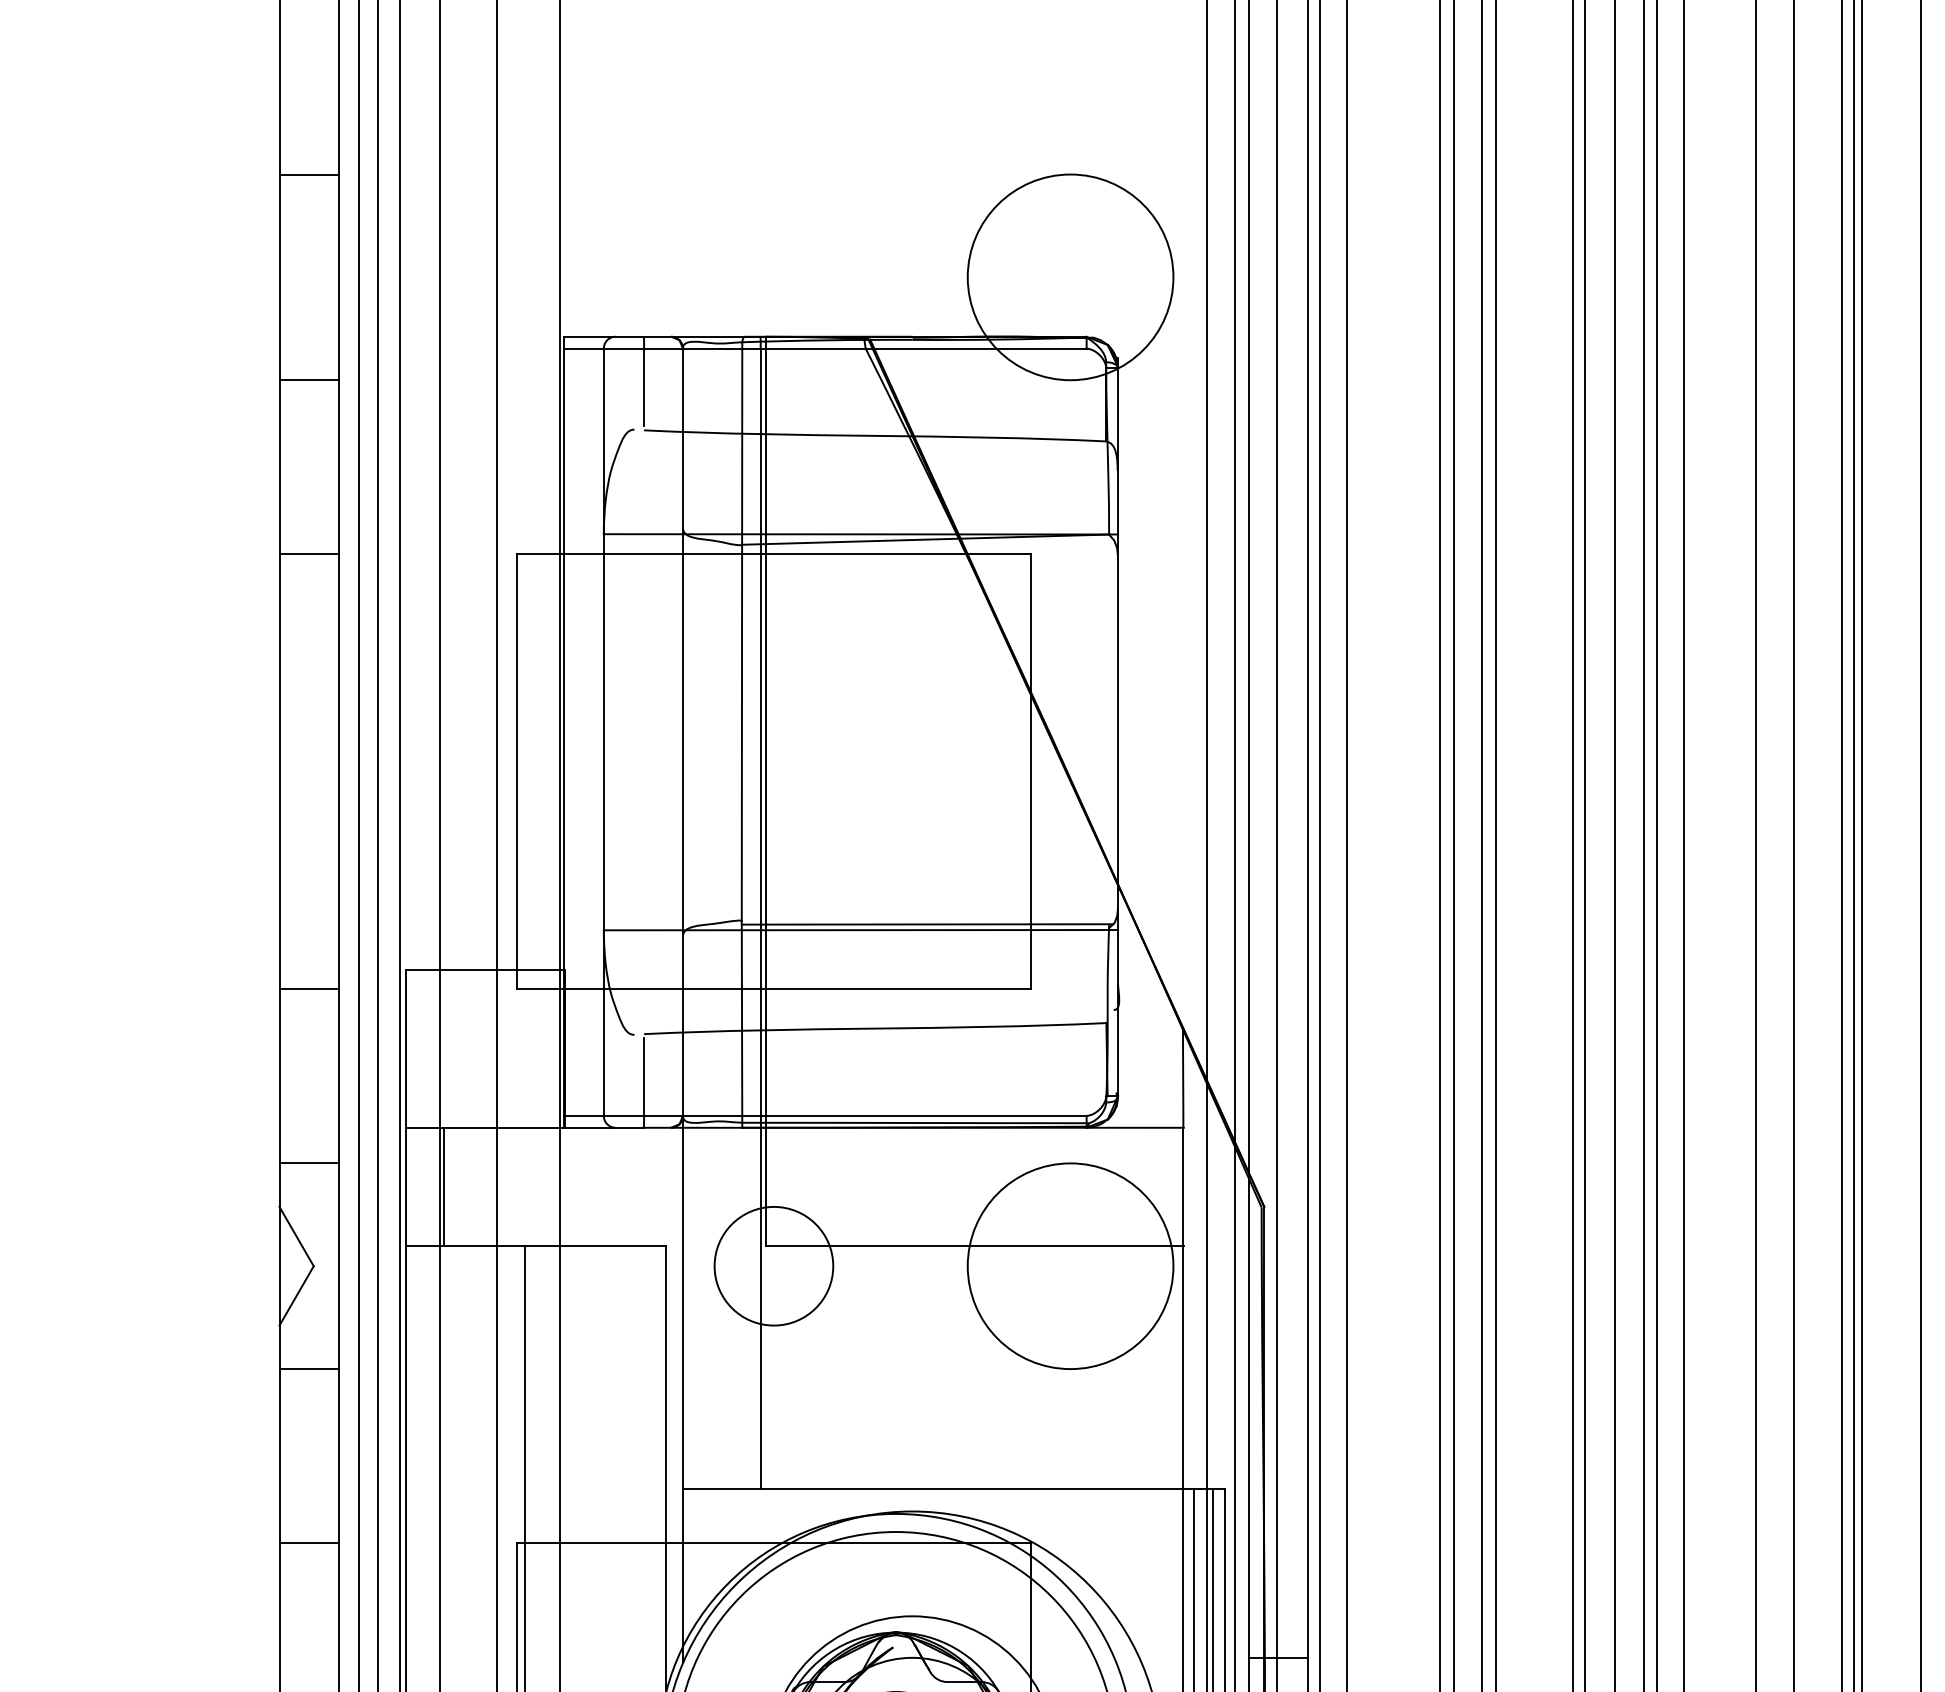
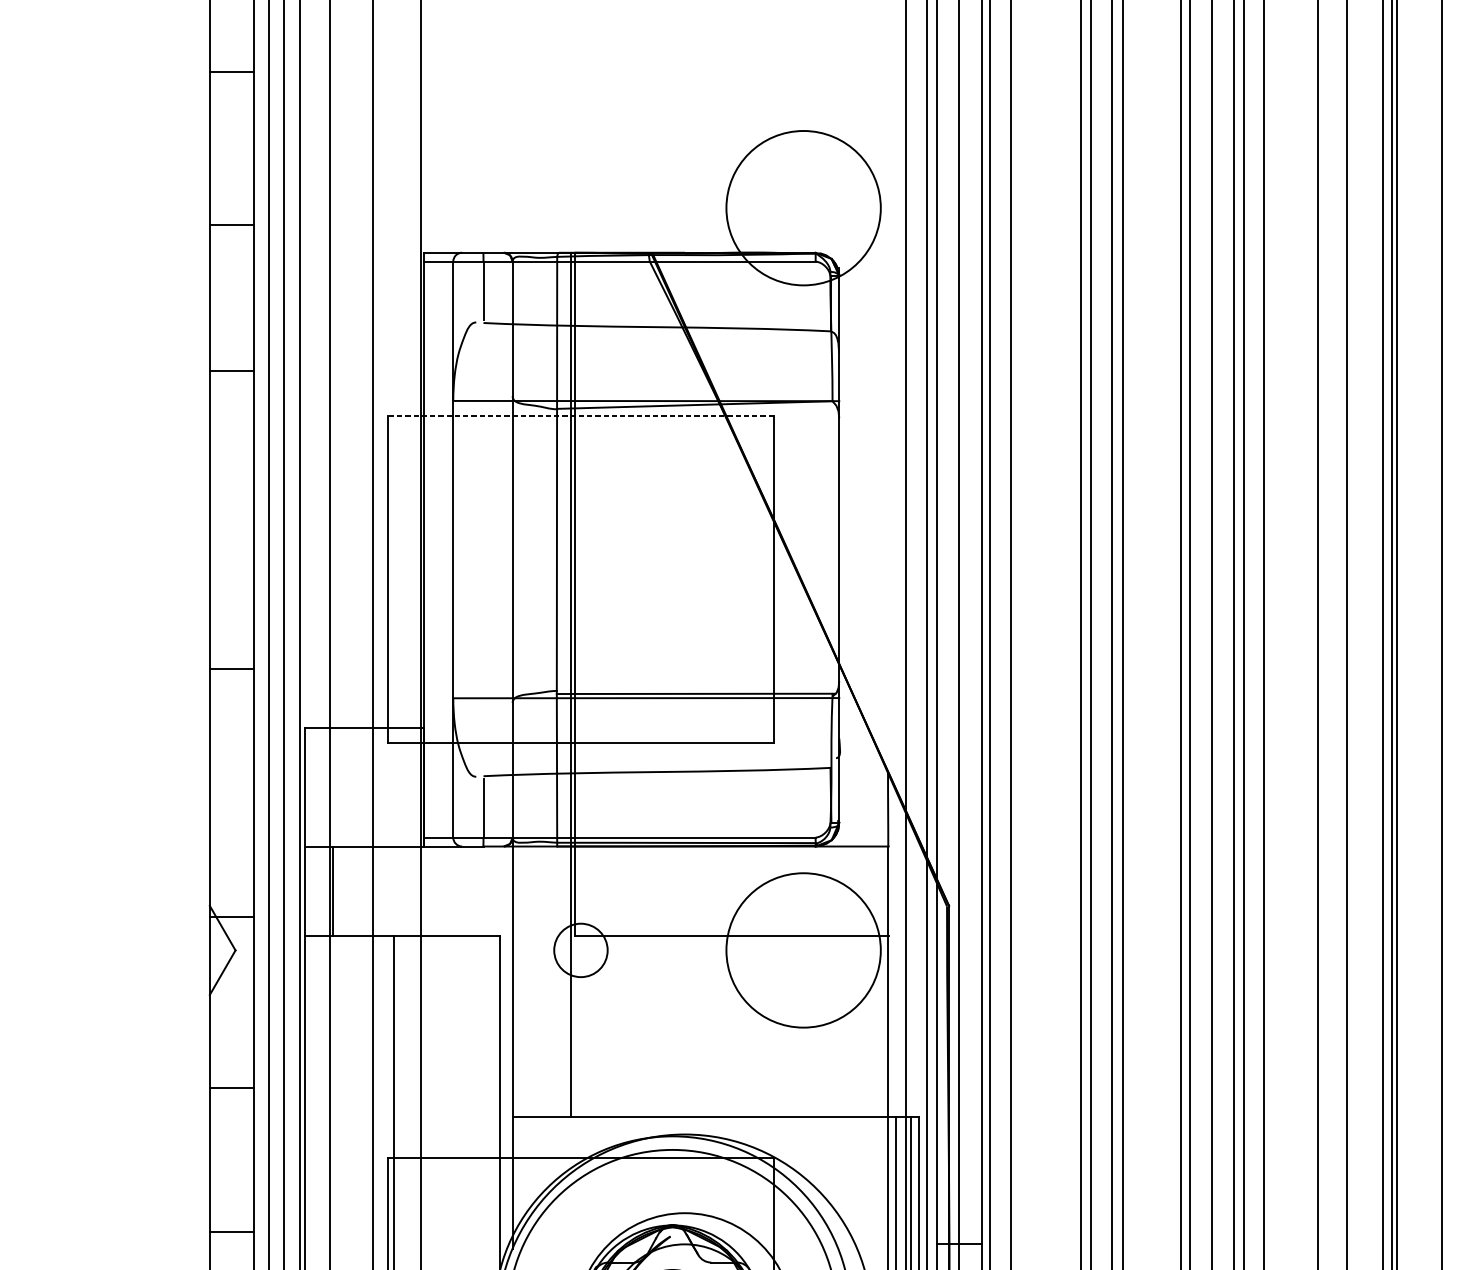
line: (308, 174) -> (231, 72), moved
line: (308, 380) -> (231, 224), moved
line: (308, 554) -> (231, 371), moved
line: (773, 554) -> (580, 416), solid -> dashed
line: (308, 989) -> (231, 669), moved
line: (308, 1163) -> (231, 916), moved
circle: (773, 1265) -> (580, 949), size x0.6
line: (308, 1369) -> (231, 1087), moved
line: (308, 1543) -> (231, 1232), moved

